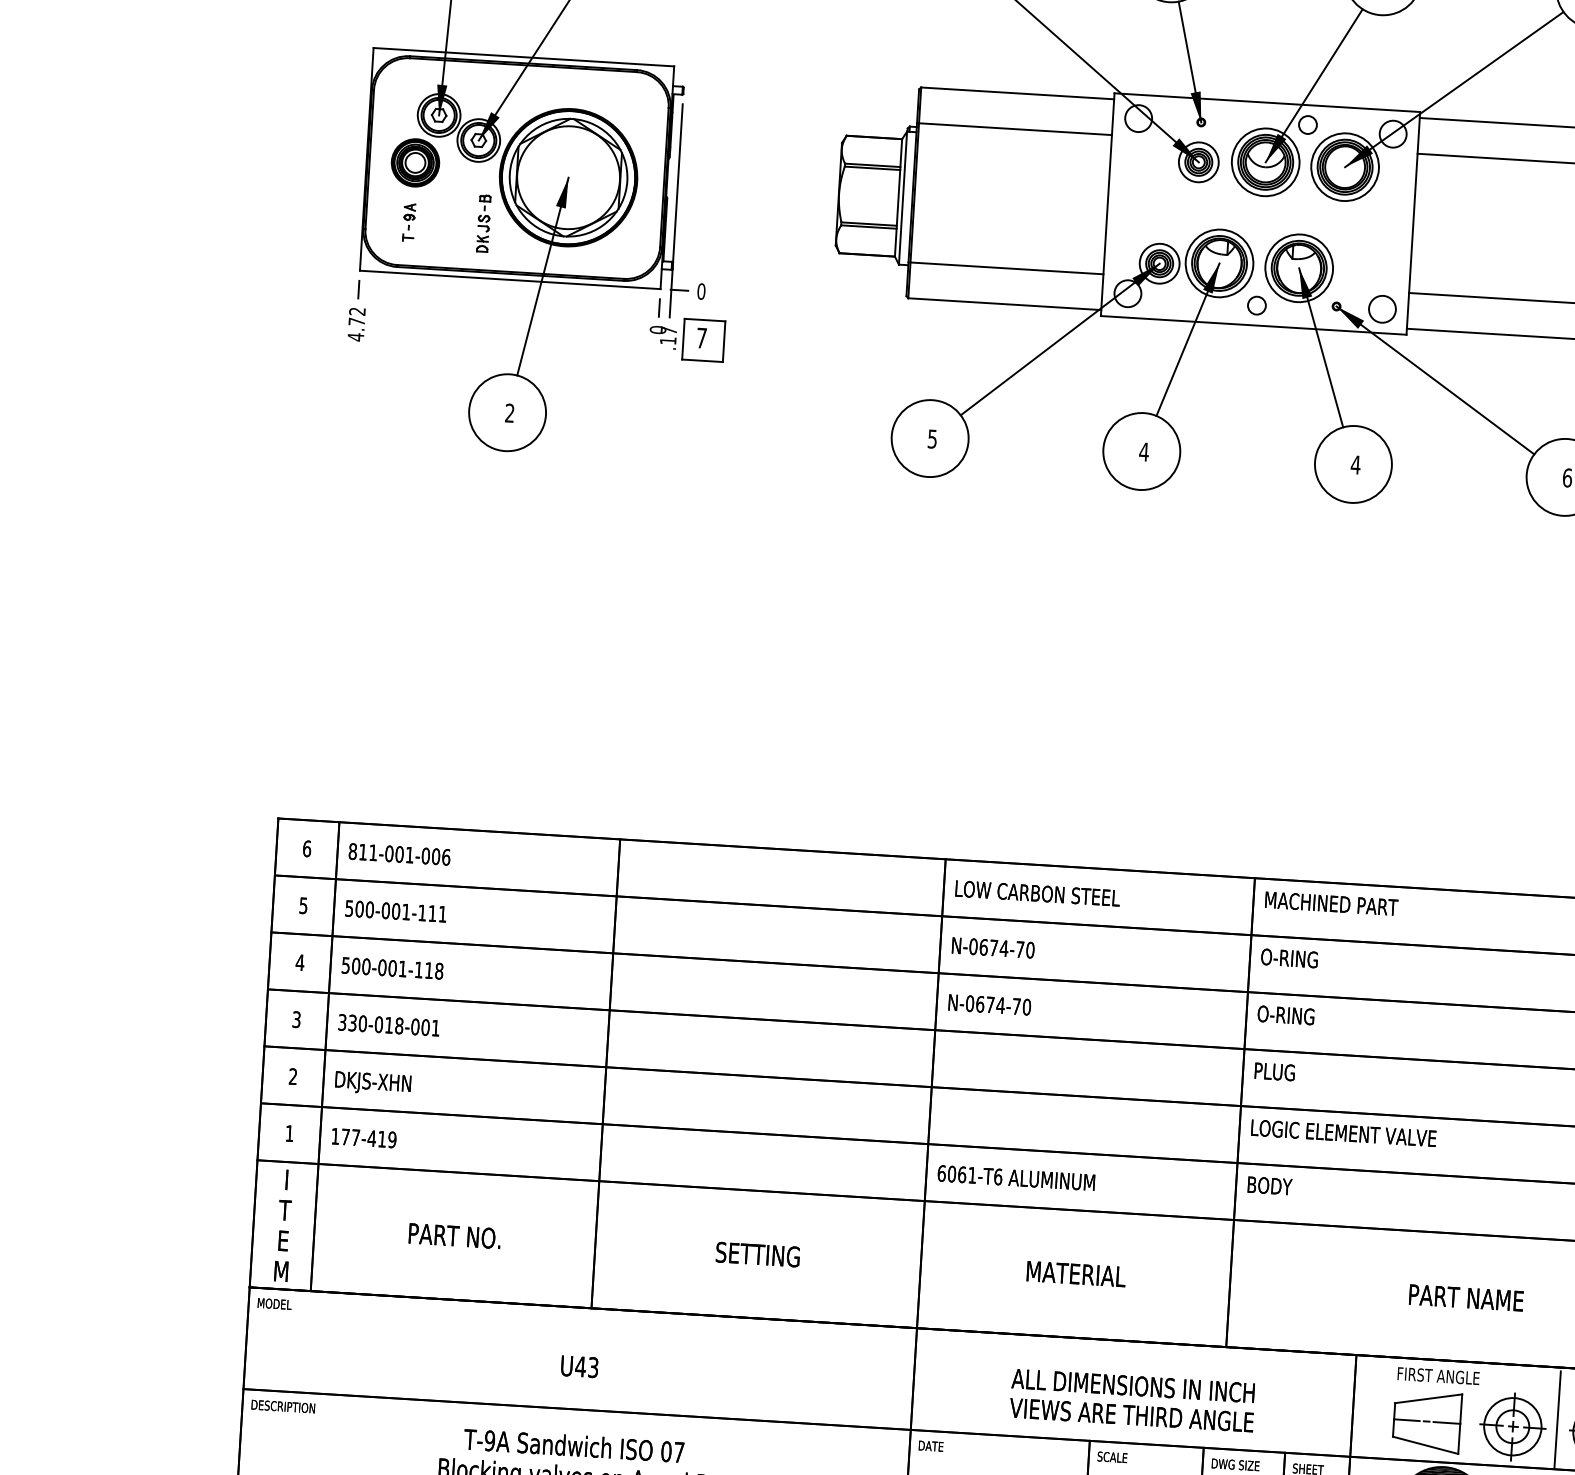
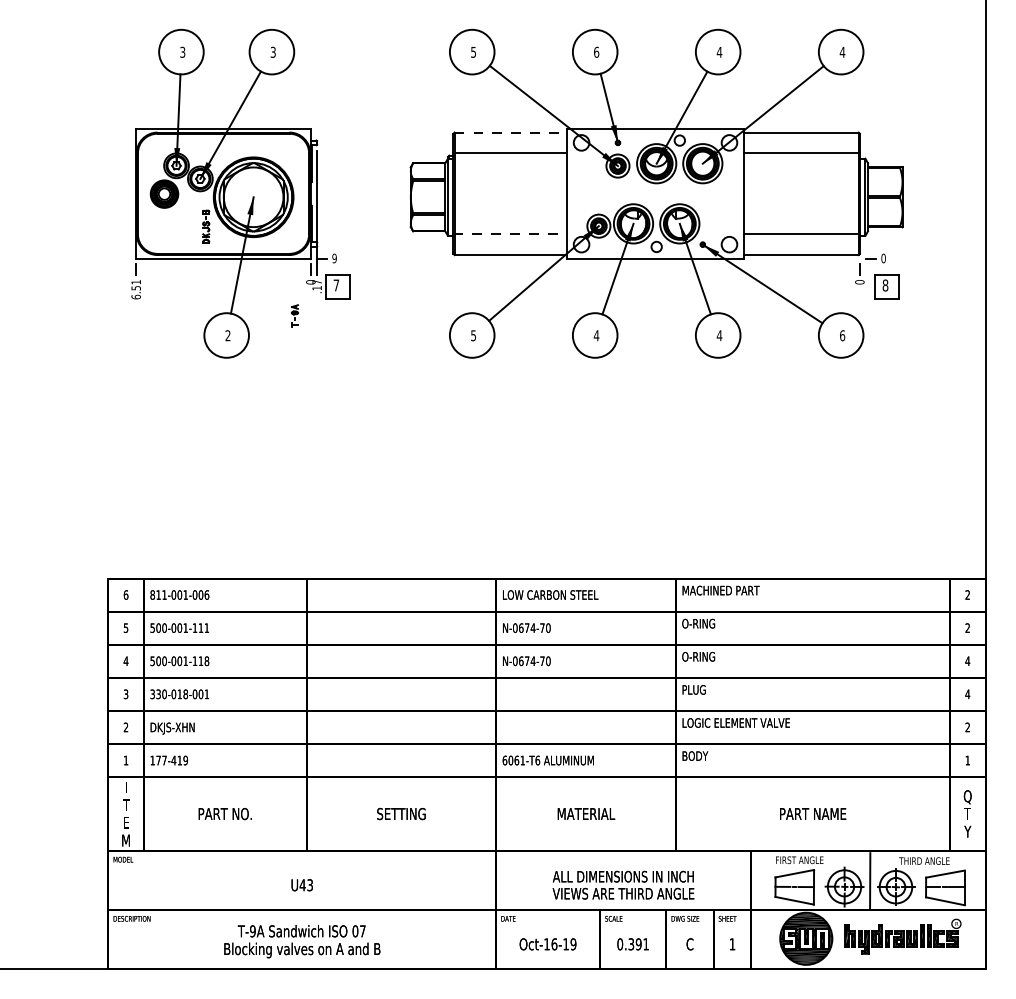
line: (1019, 93) -> (511, 132), solid -> dashed
part: (408, 221) -> (294, 315), moved
line: (1006, 268) -> (510, 234), solid -> dashed
text: (701, 293) -> (334, 259), 0 -> 9
text: (355, 323) -> (135, 289), 4.72 -> 6.51

